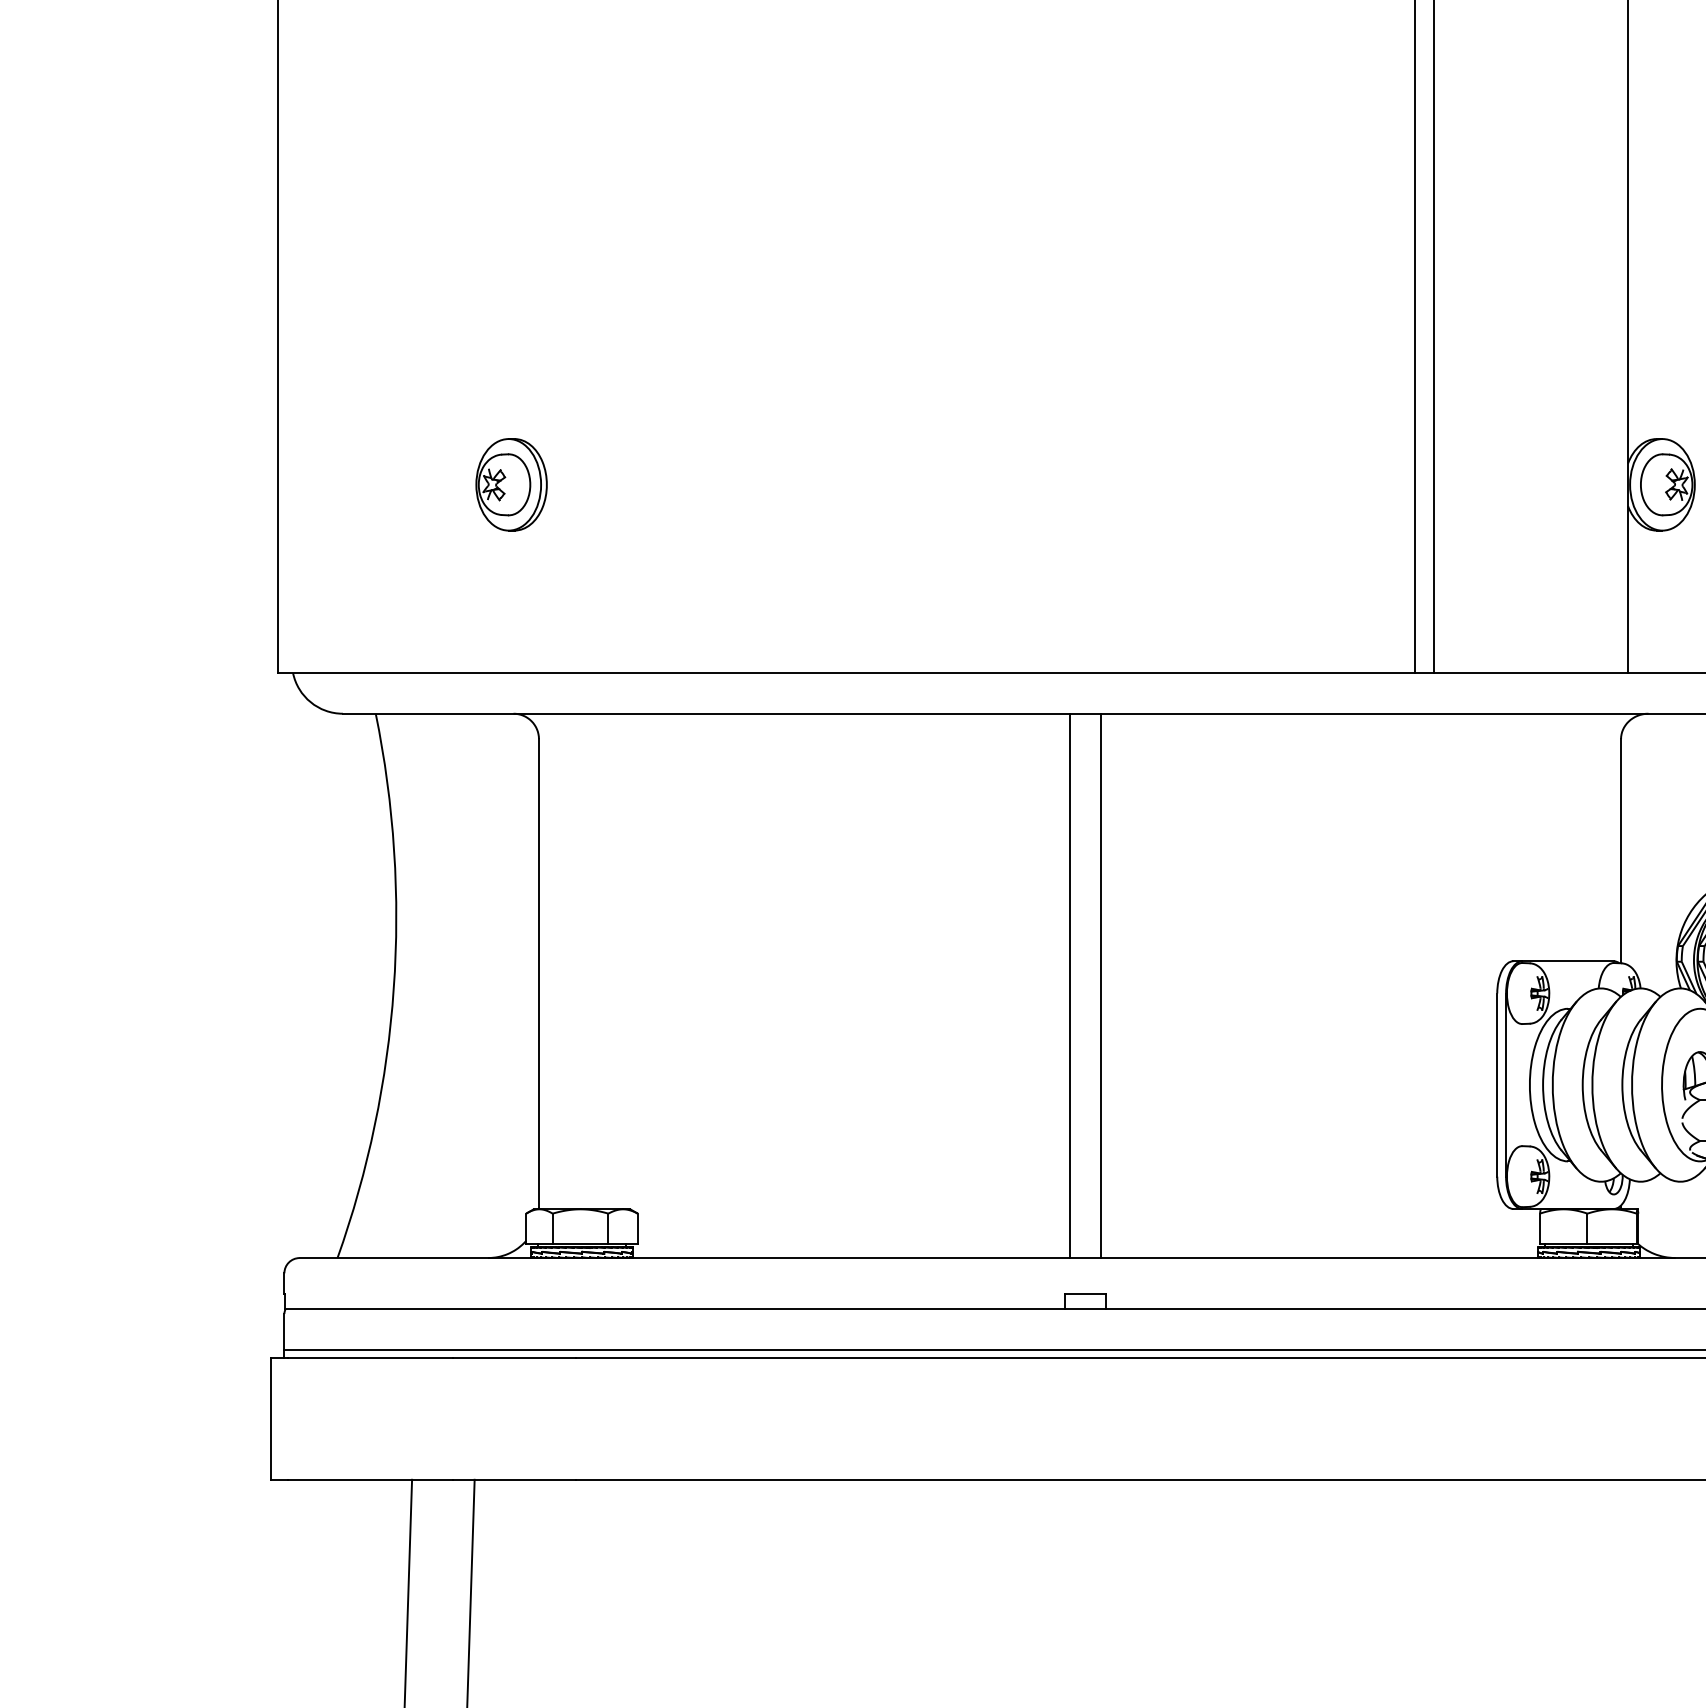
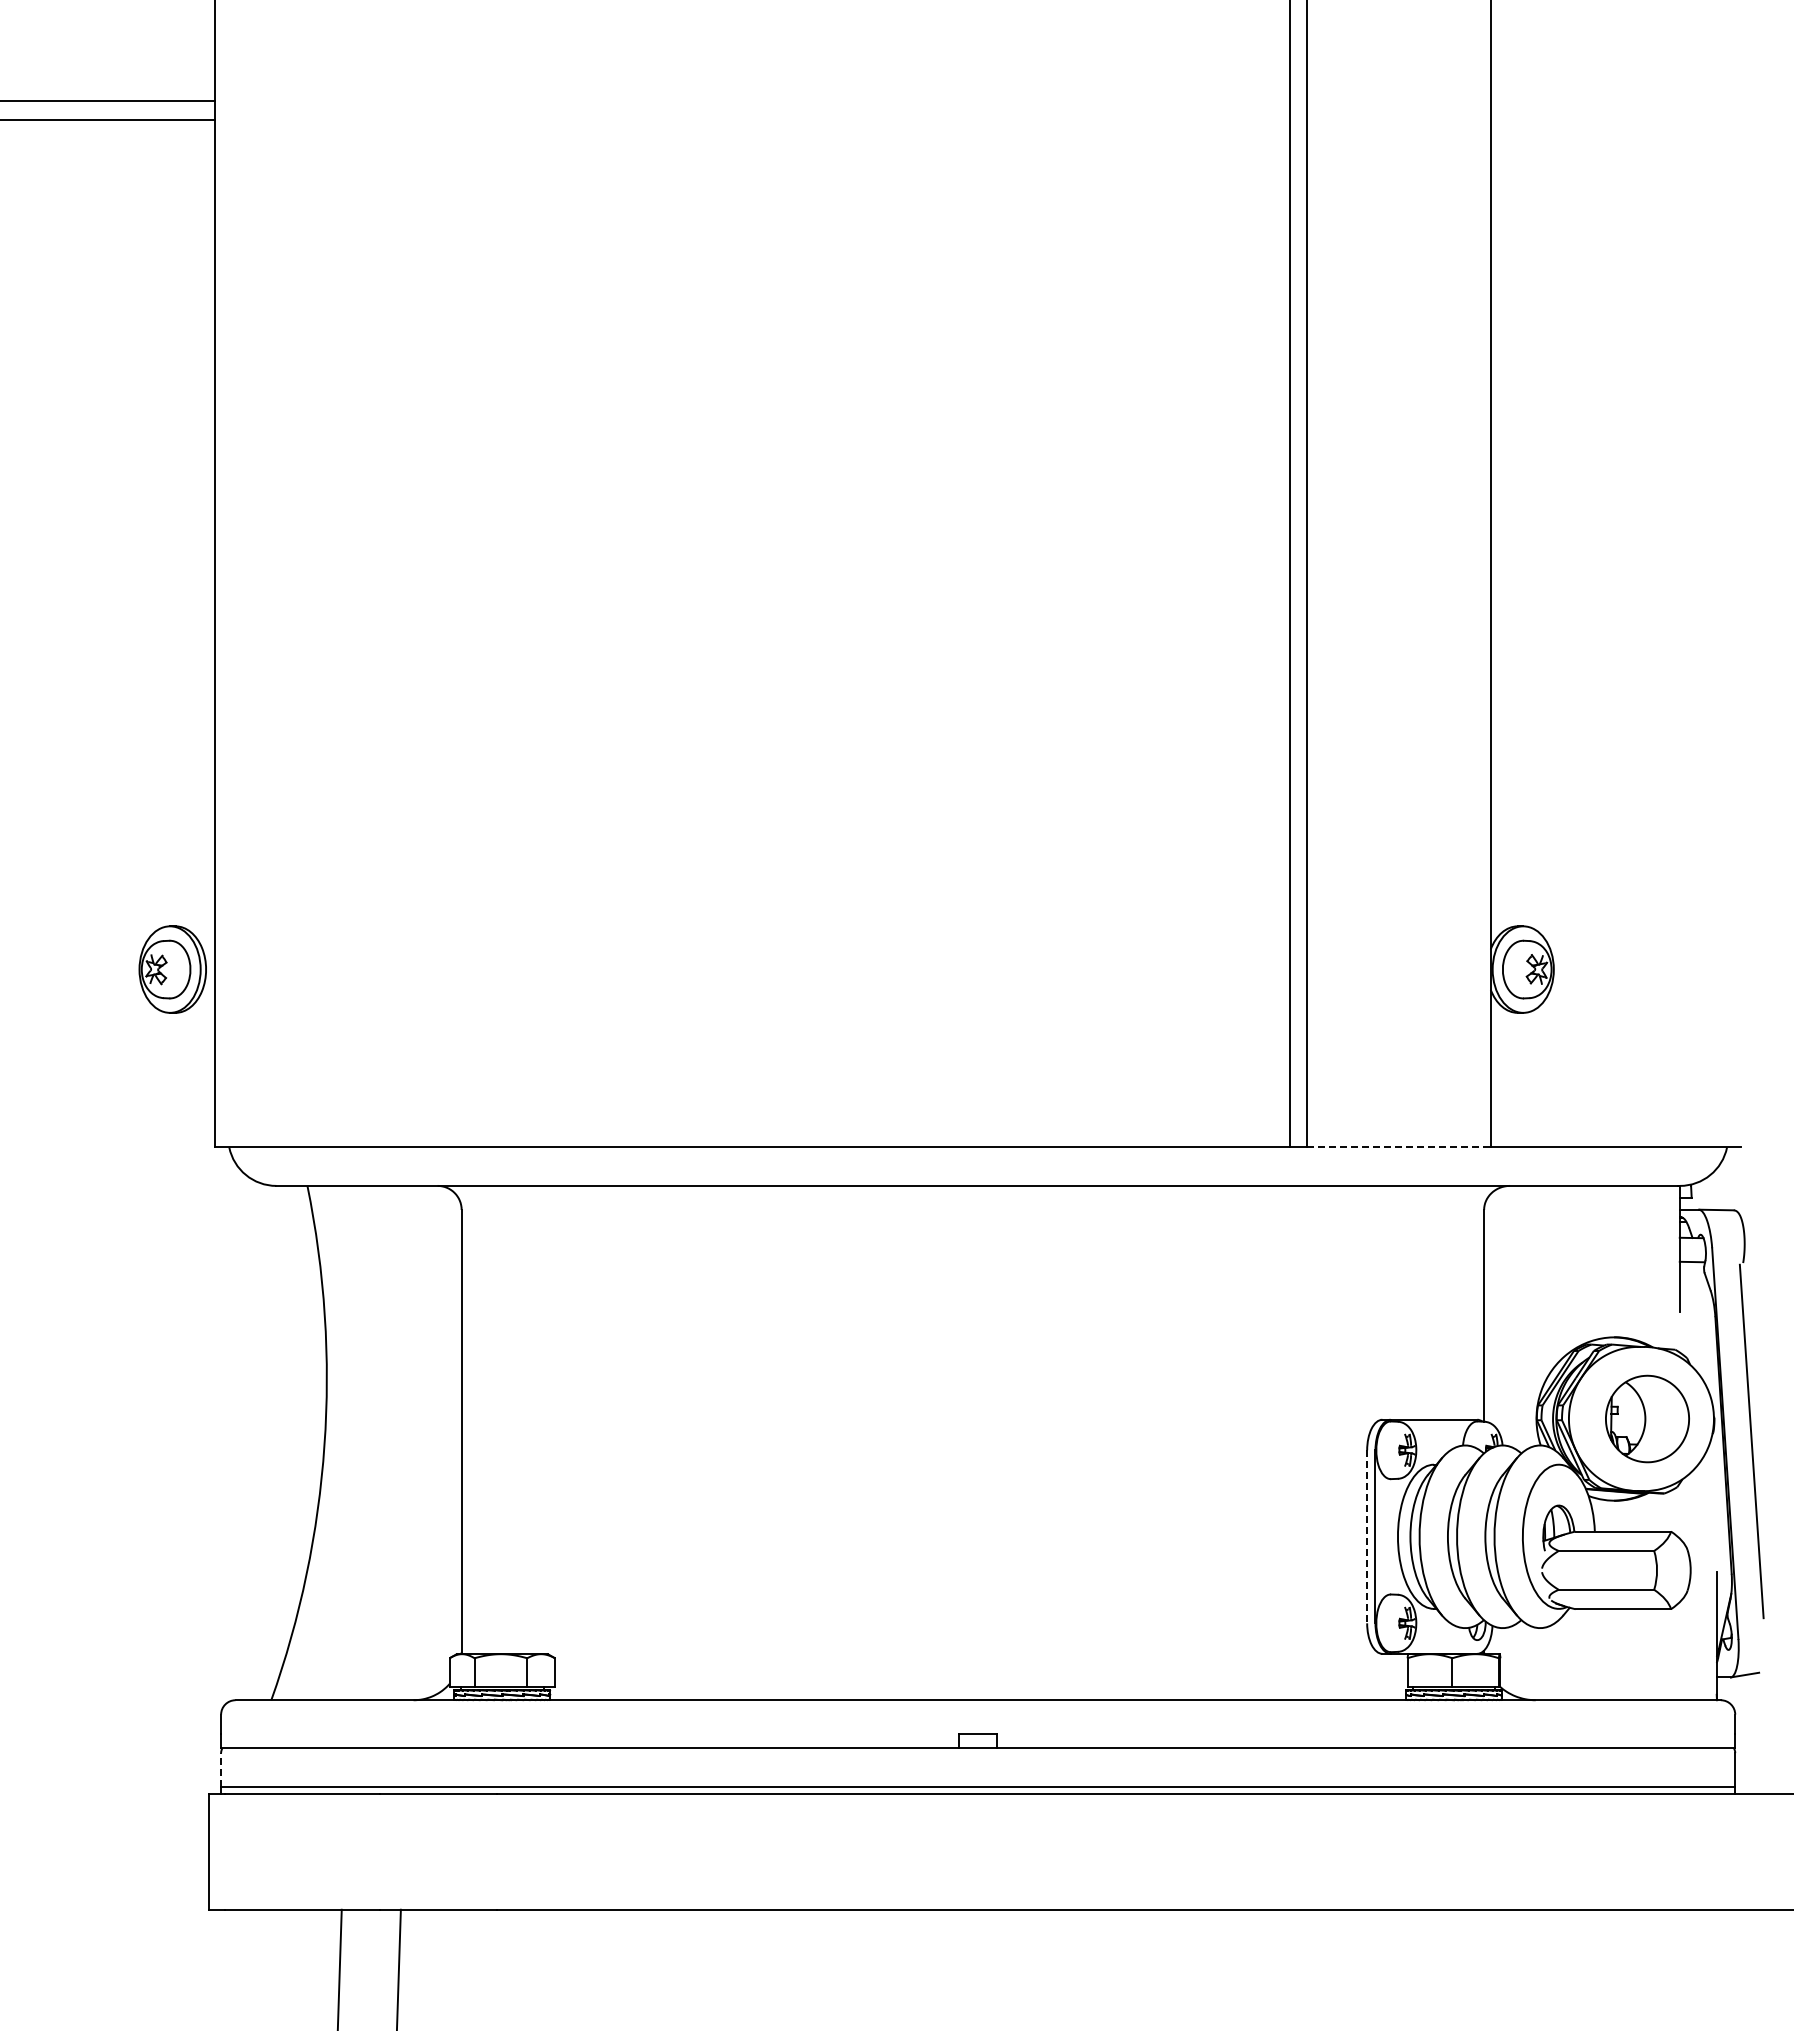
part: (511, 484) -> (172, 969), moved
line: (1530, 673) -> (1398, 1147), solid -> dashed
line: (1070, 985) -> (963, 1442), removed
line: (1100, 985) -> (992, 1442), removed
line: (1497, 1084) -> (1367, 1536), solid -> dashed
line: (284, 1331) -> (221, 1769), solid -> dashed

